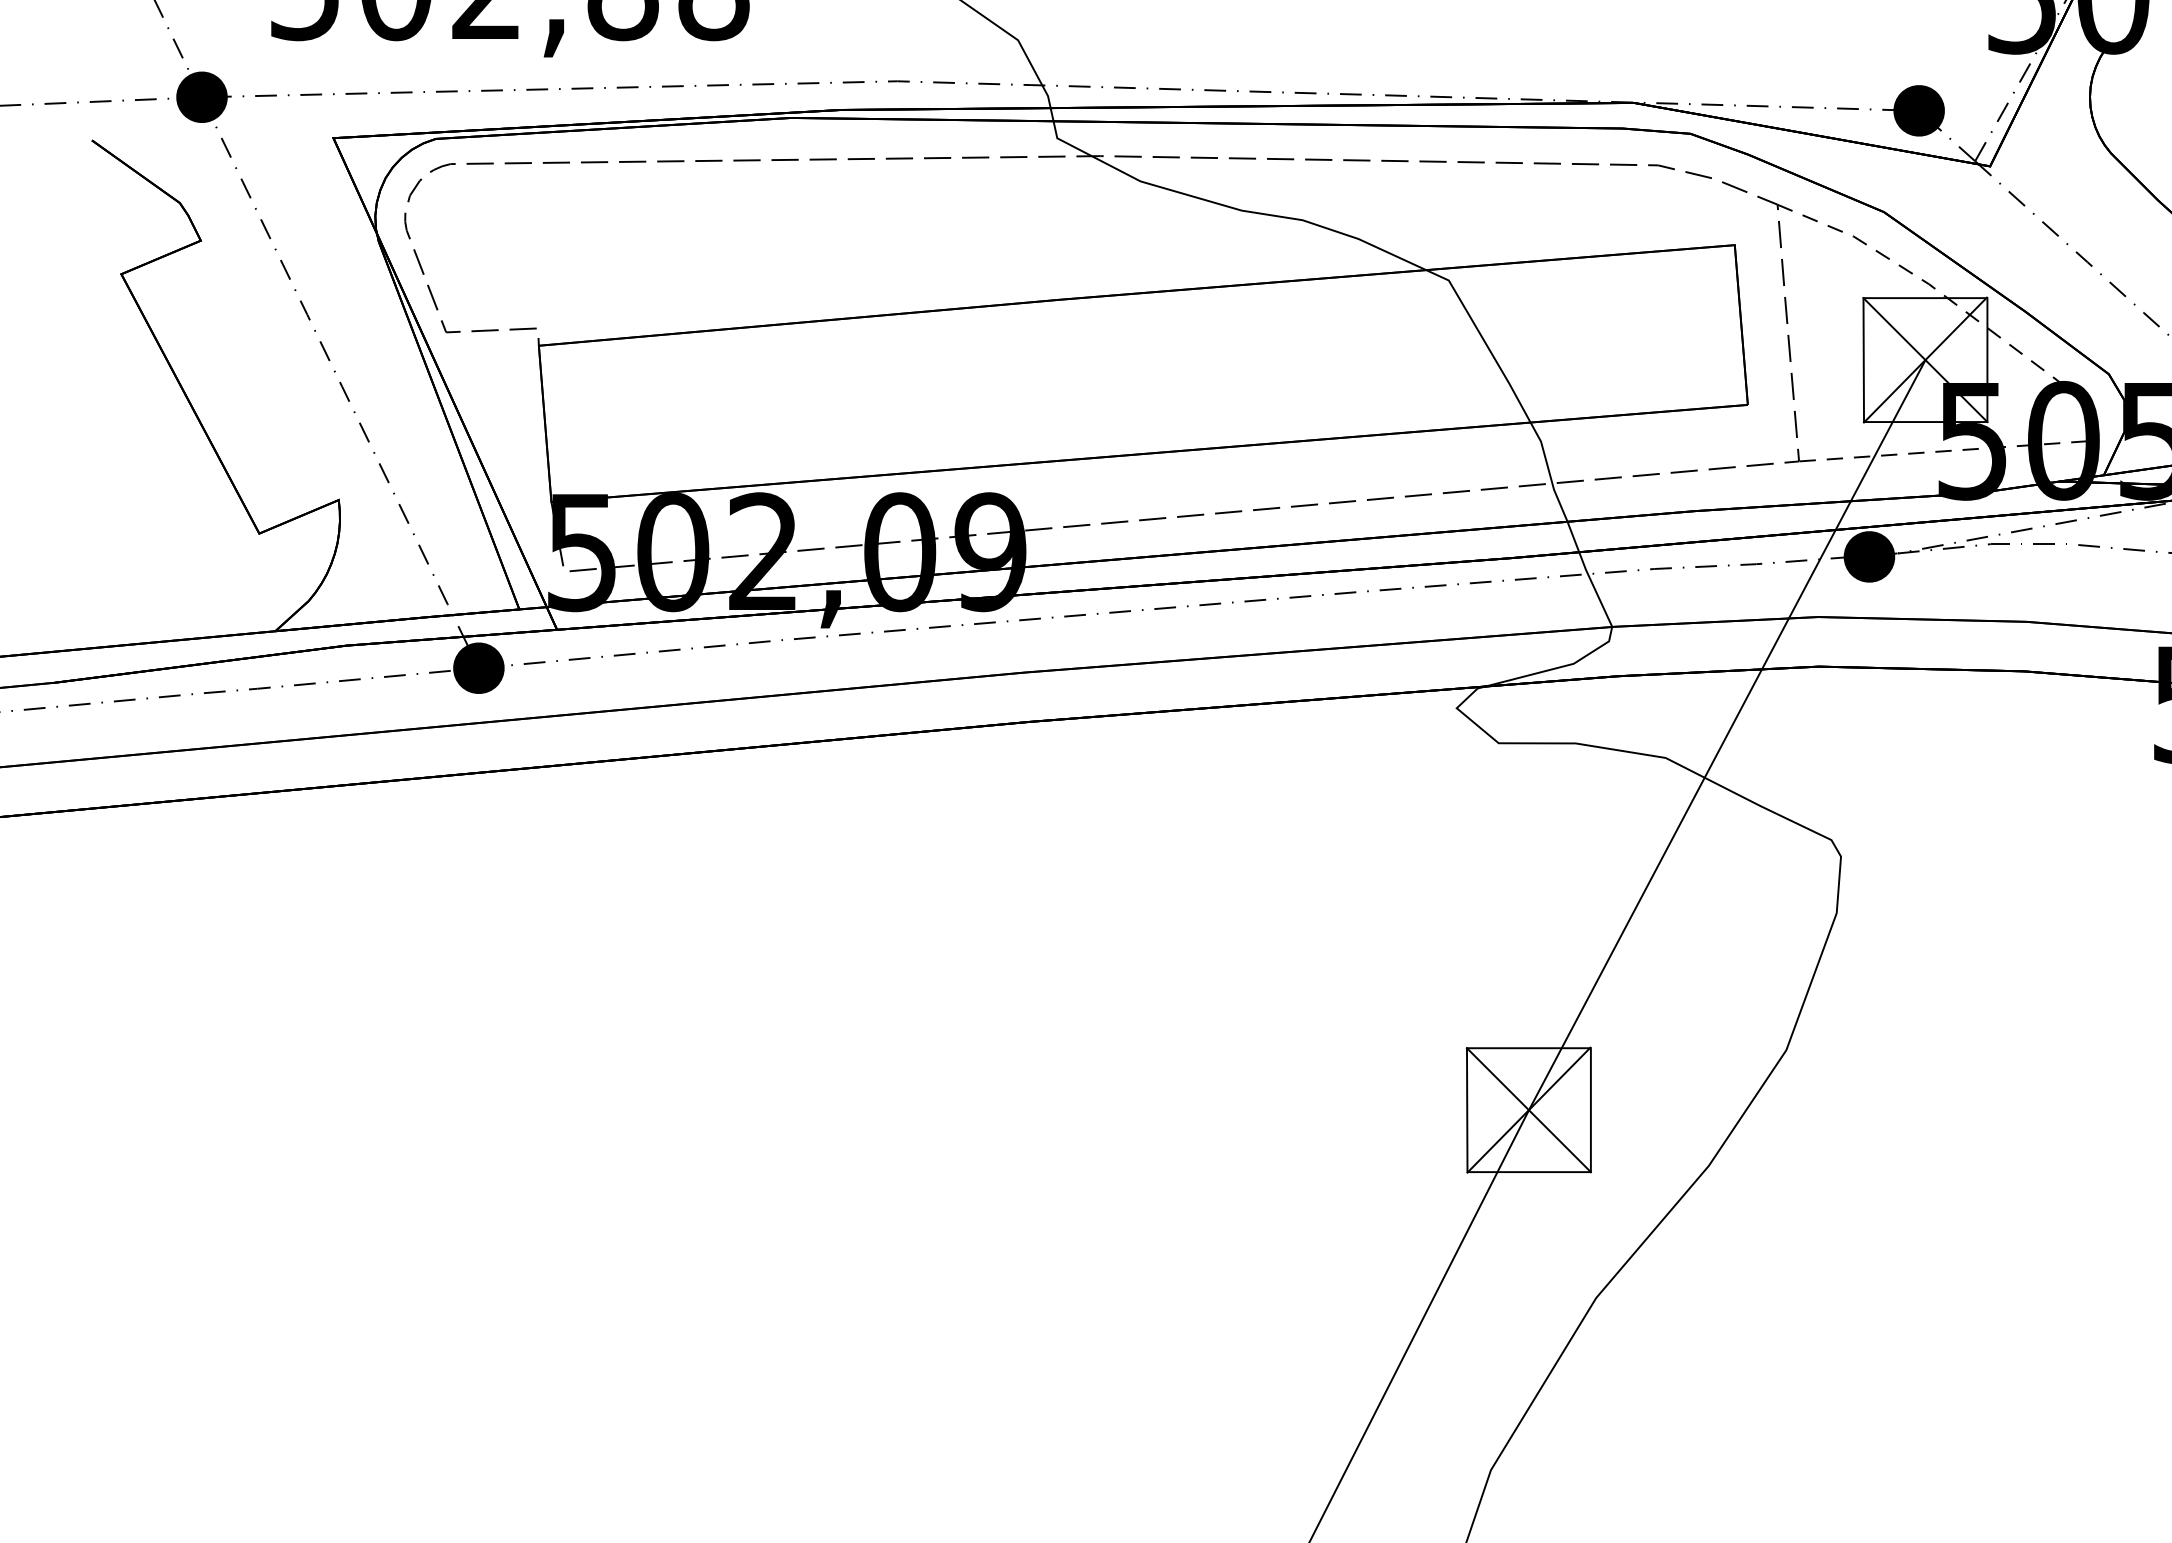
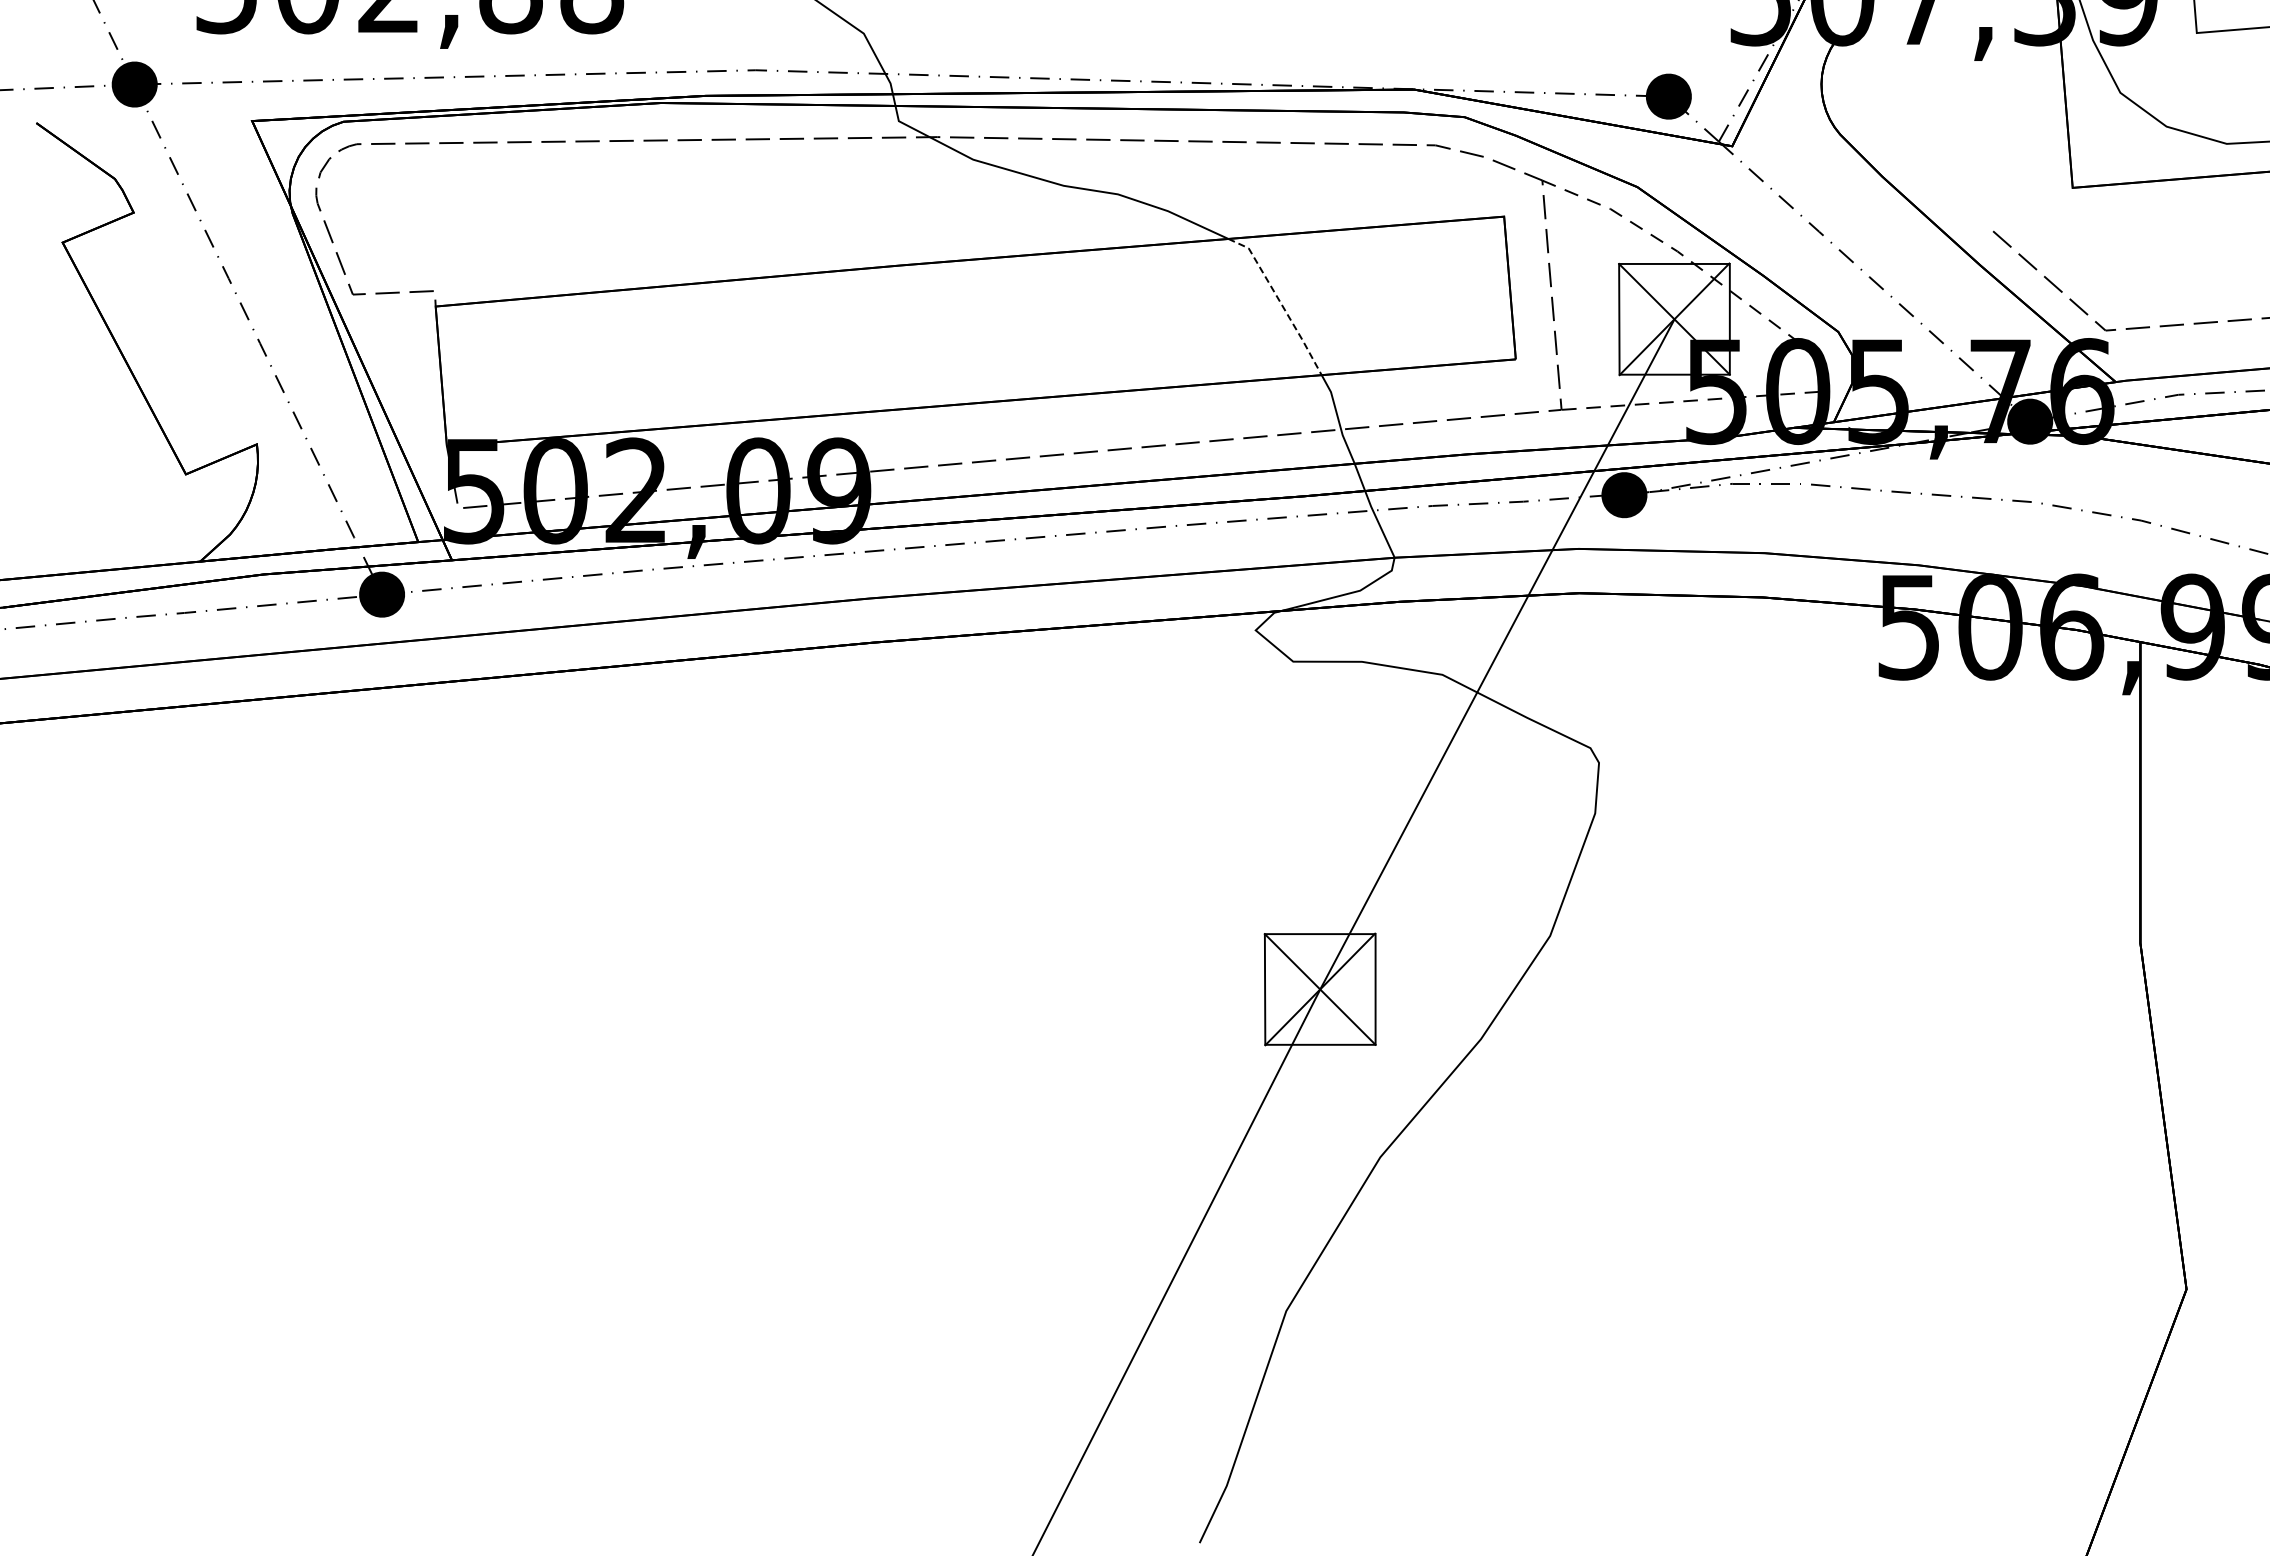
line: (1483, 340) -> (1279, 301), solid -> dashed

